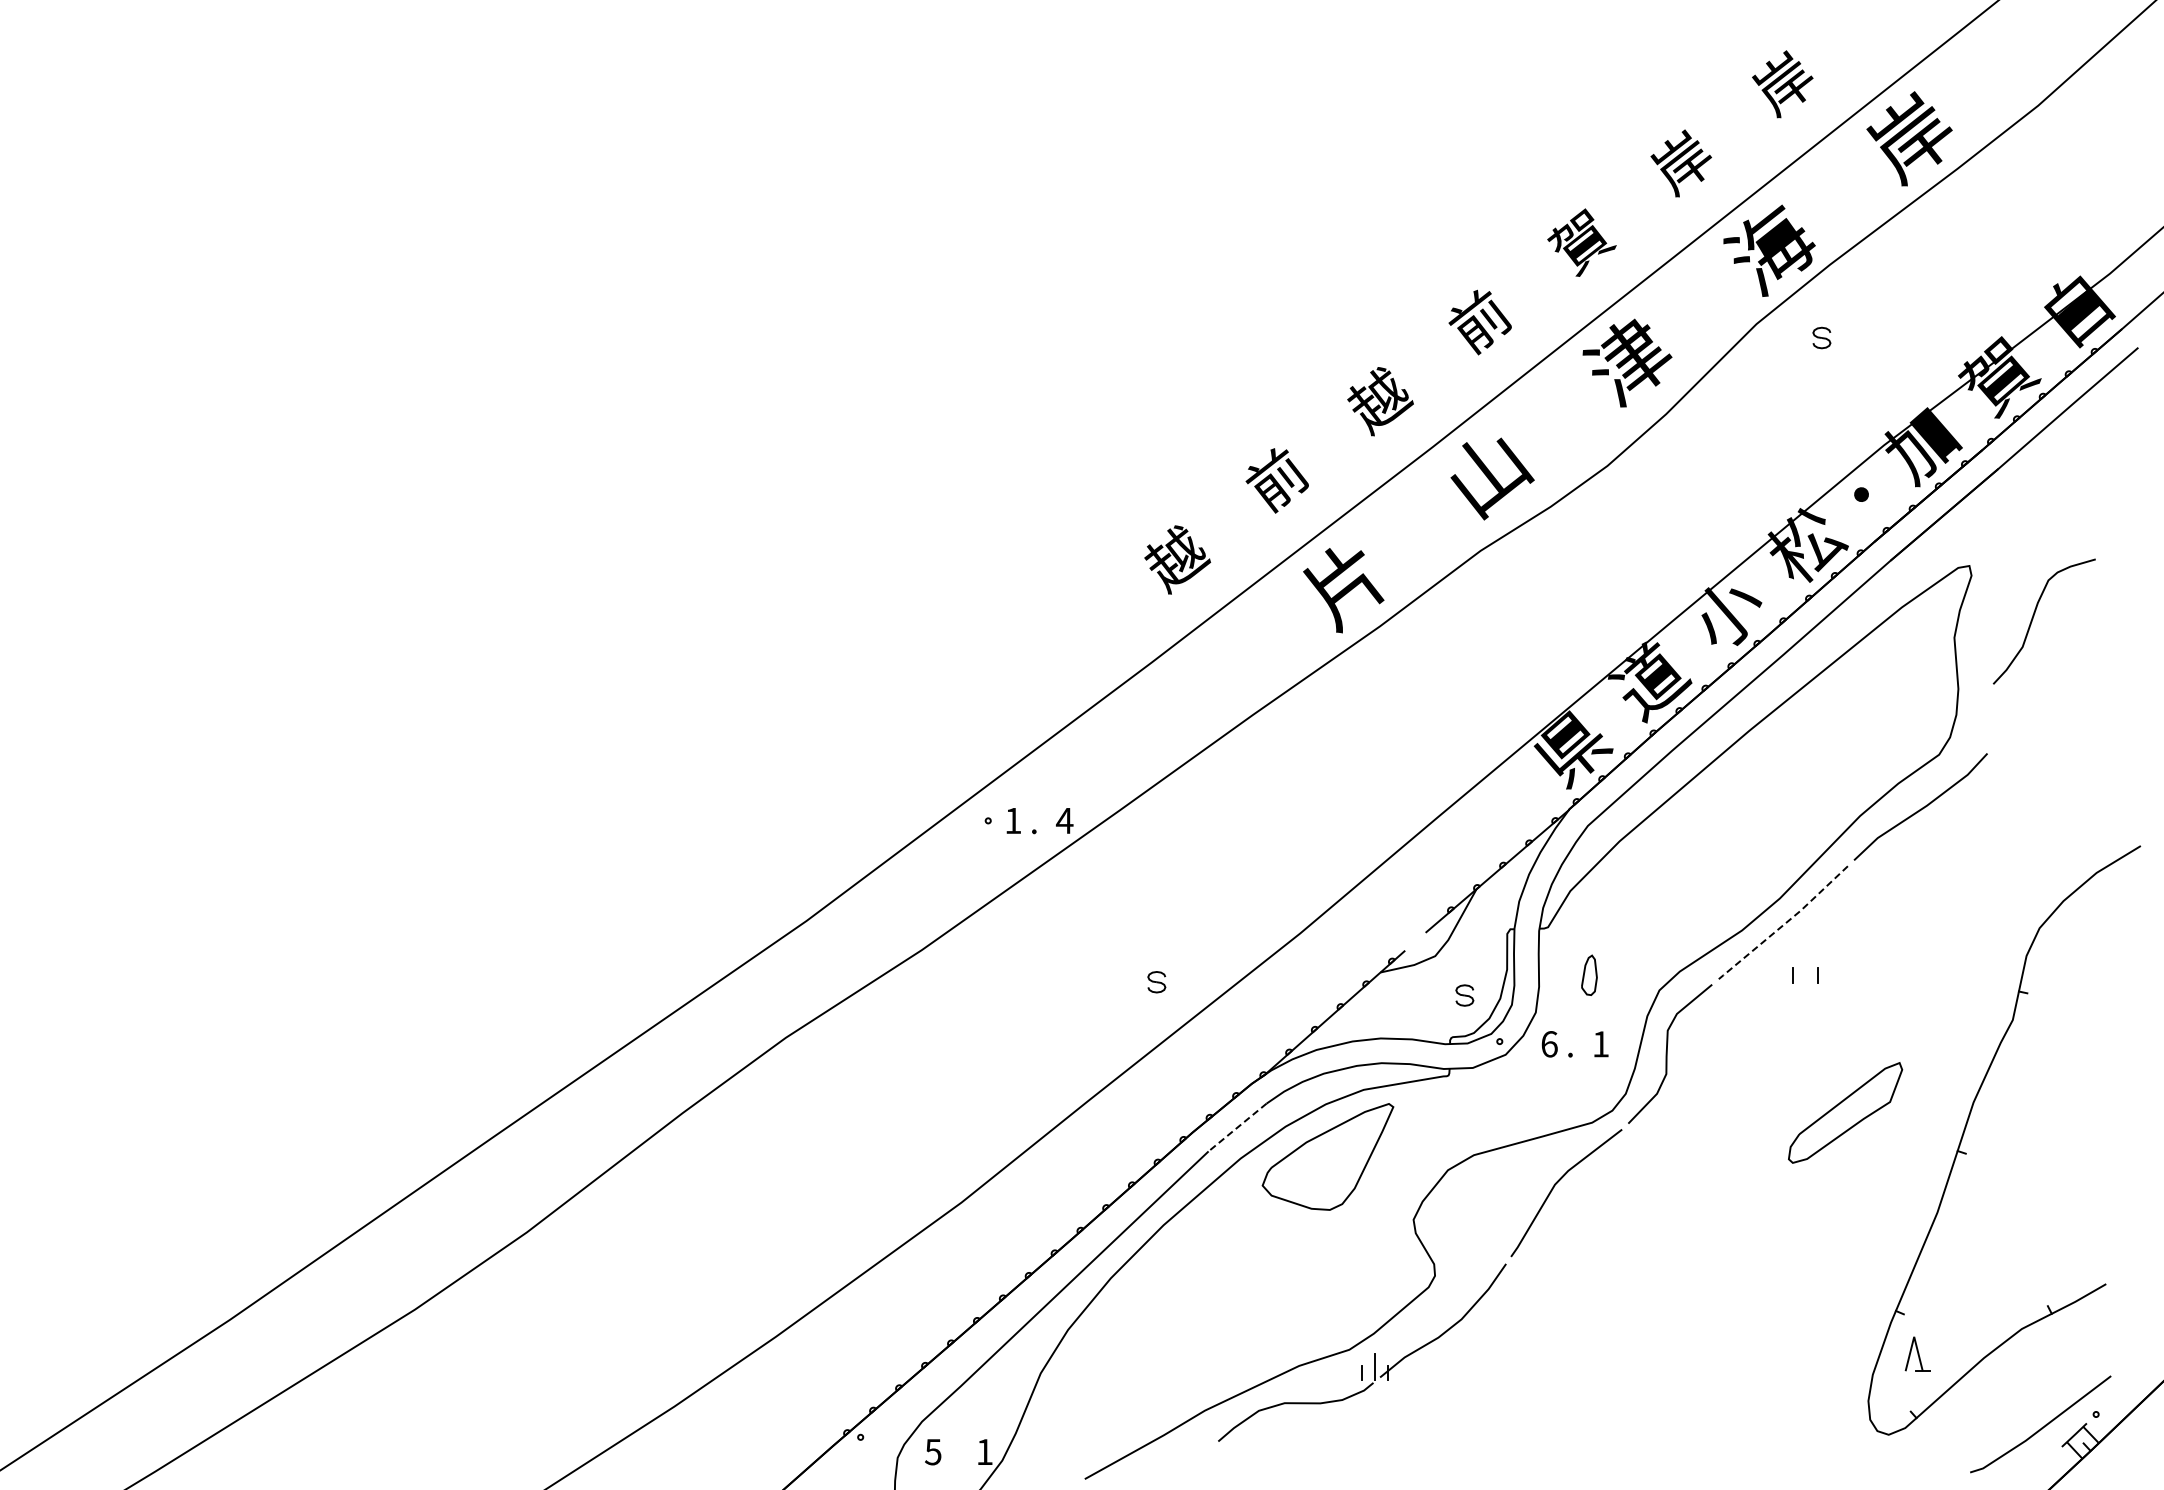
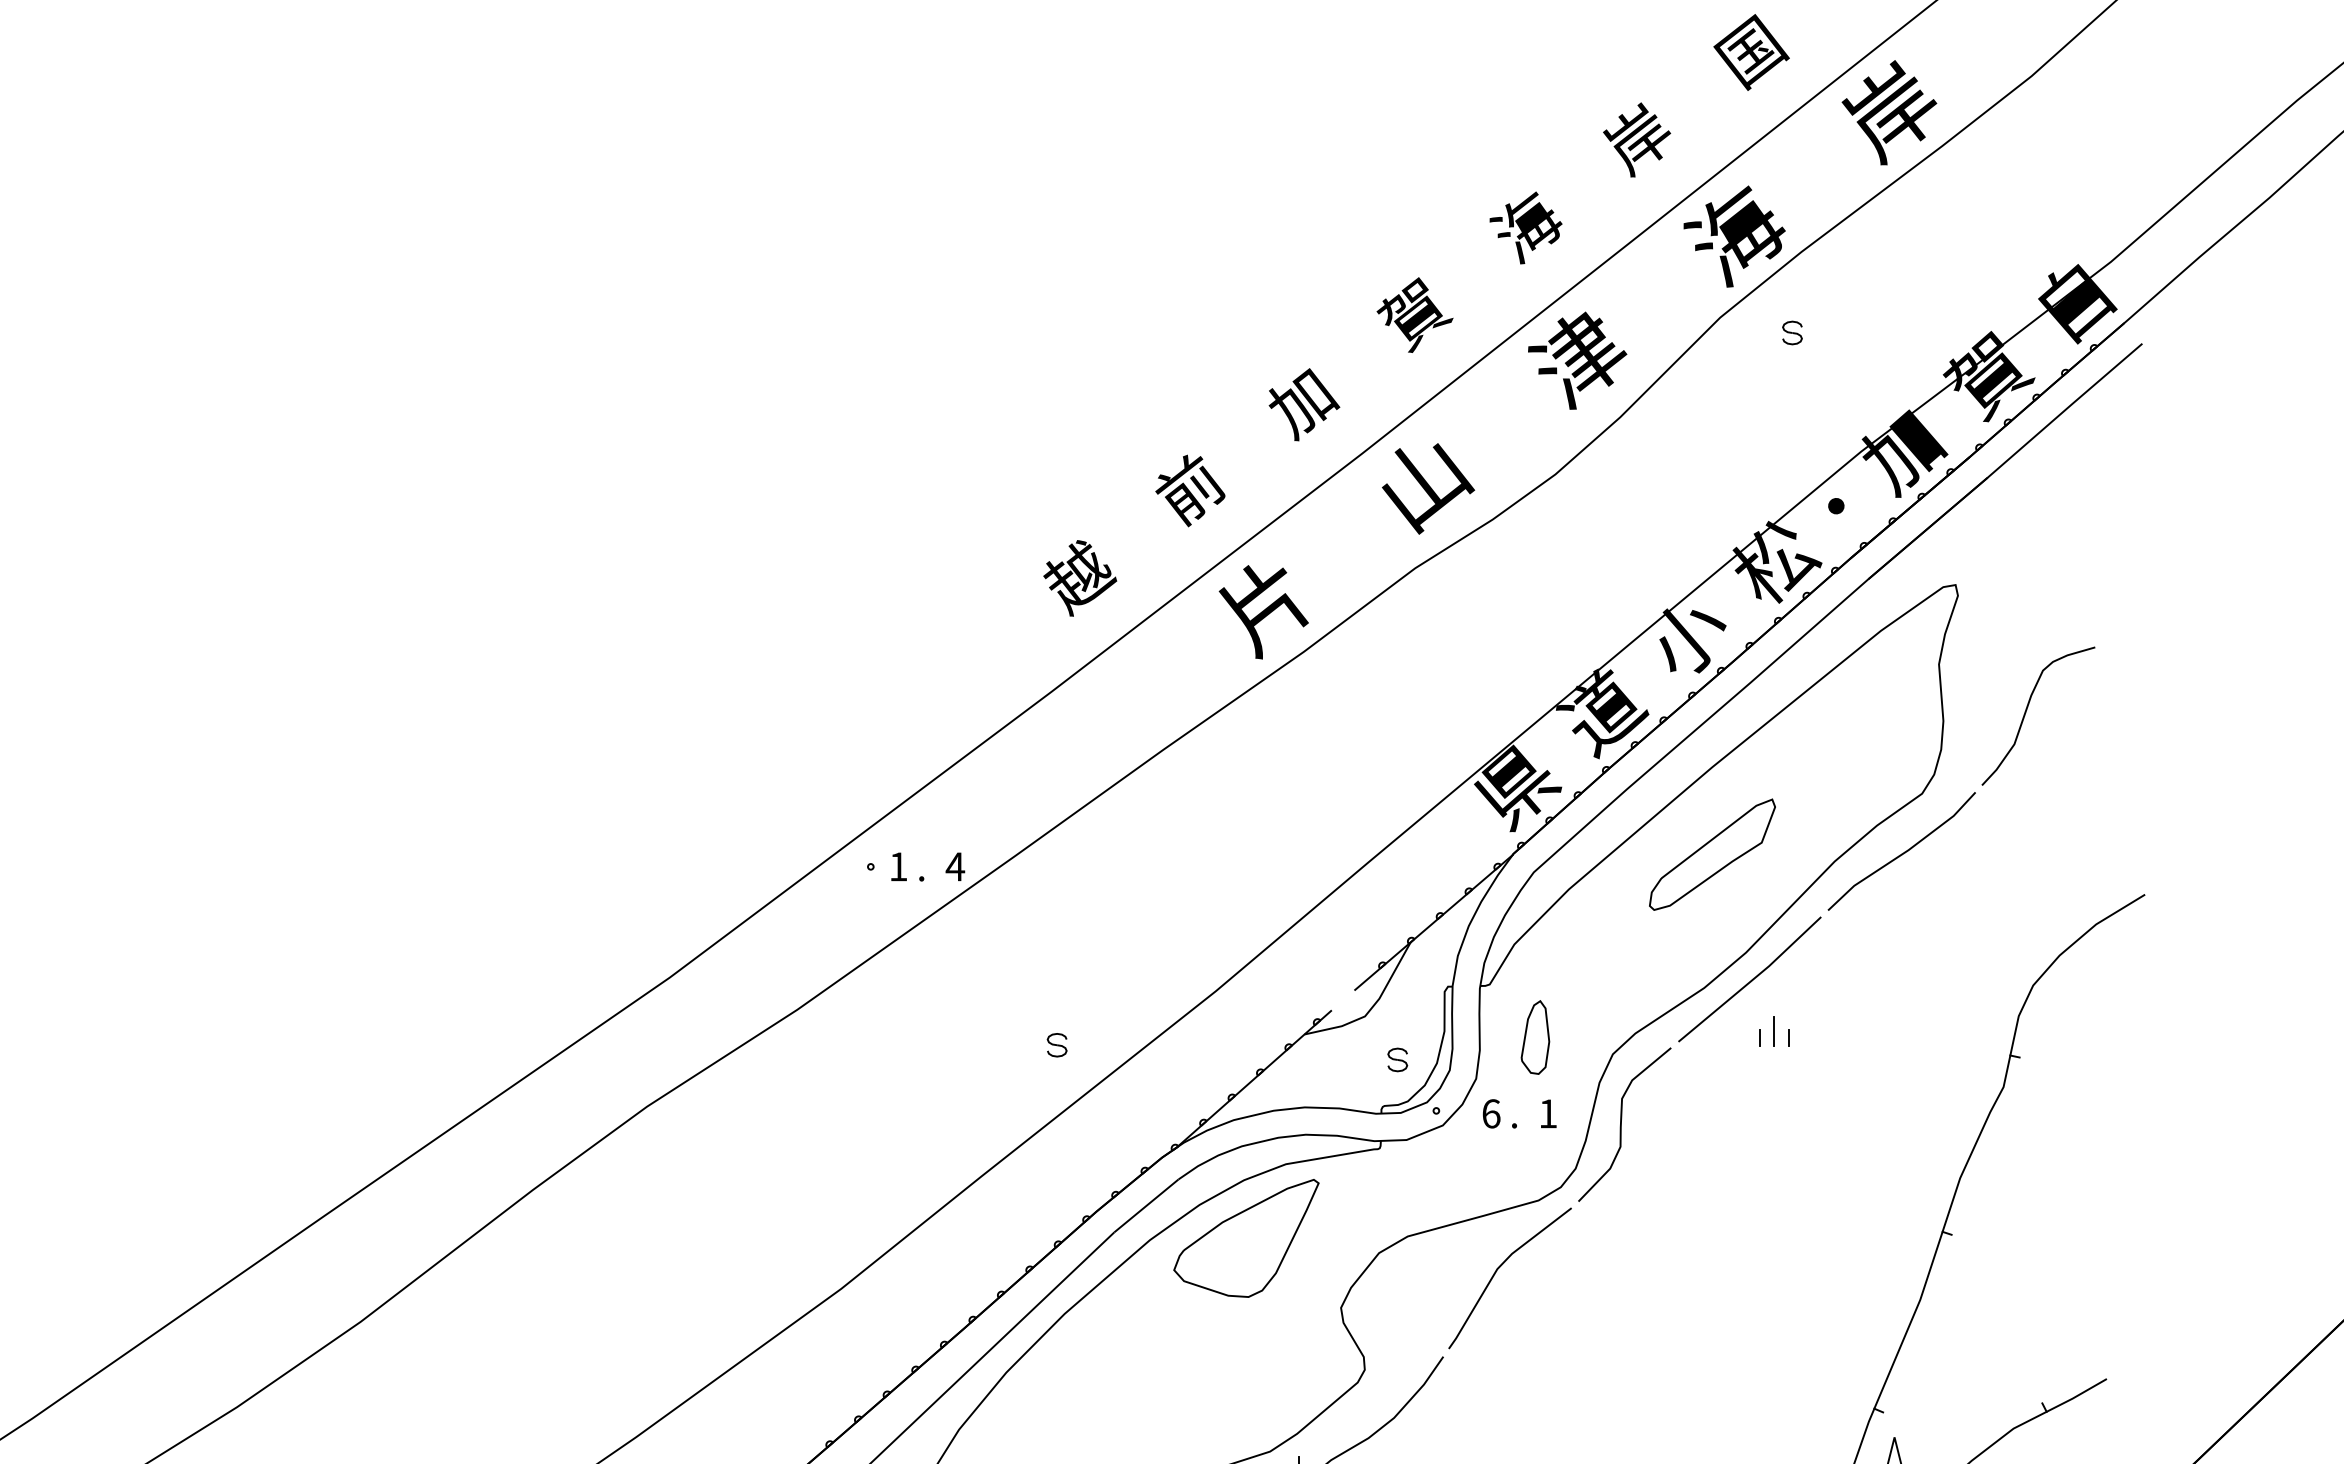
text: (1784, 84) -> (1751, 52), 岸 -> 国
text: (1581, 242) -> (1526, 227), 賀 -> 海
text: (1480, 321) -> (1415, 314), 前 -> 賀
text: (1380, 401) -> (1304, 403), 越 -> 加
curve: (2033, 619) -> (2026, 713), moved
line: (1784, 924) -> (1751, 981), dashed -> solid
line: (1805, 969) -> (1774, 1031), added
part: (1589, 975) -> (1535, 1037), size x1.67
part: (1845, 1112) -> (1712, 854), moved
line: (1237, 1127) -> (1146, 1205), dashed -> solid

